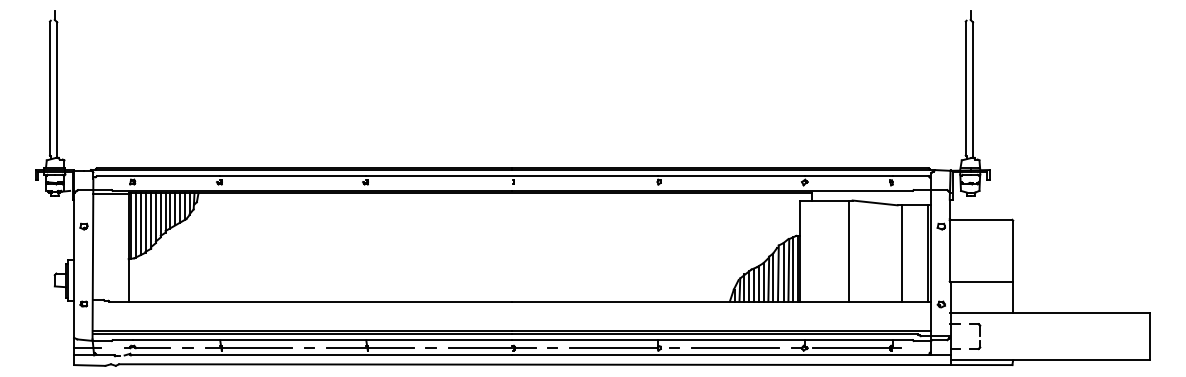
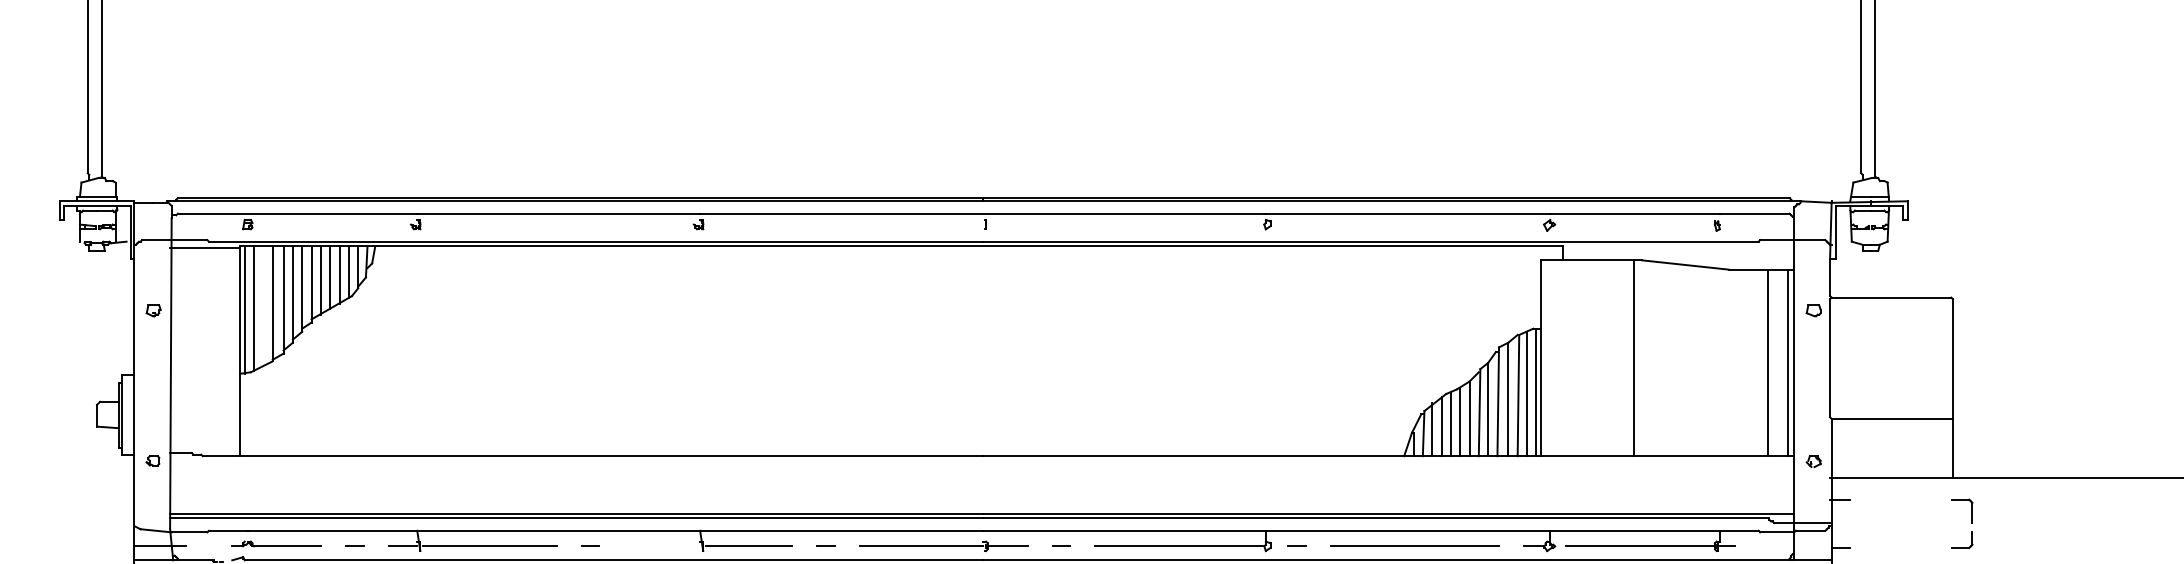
line: (140, 224) -> (262, 306), removed
line: (901, 253) -> (1767, 362), moved
part: (975, 336) -> (1963, 523), moved
line: (346, 348) -> (661, 546), removed

